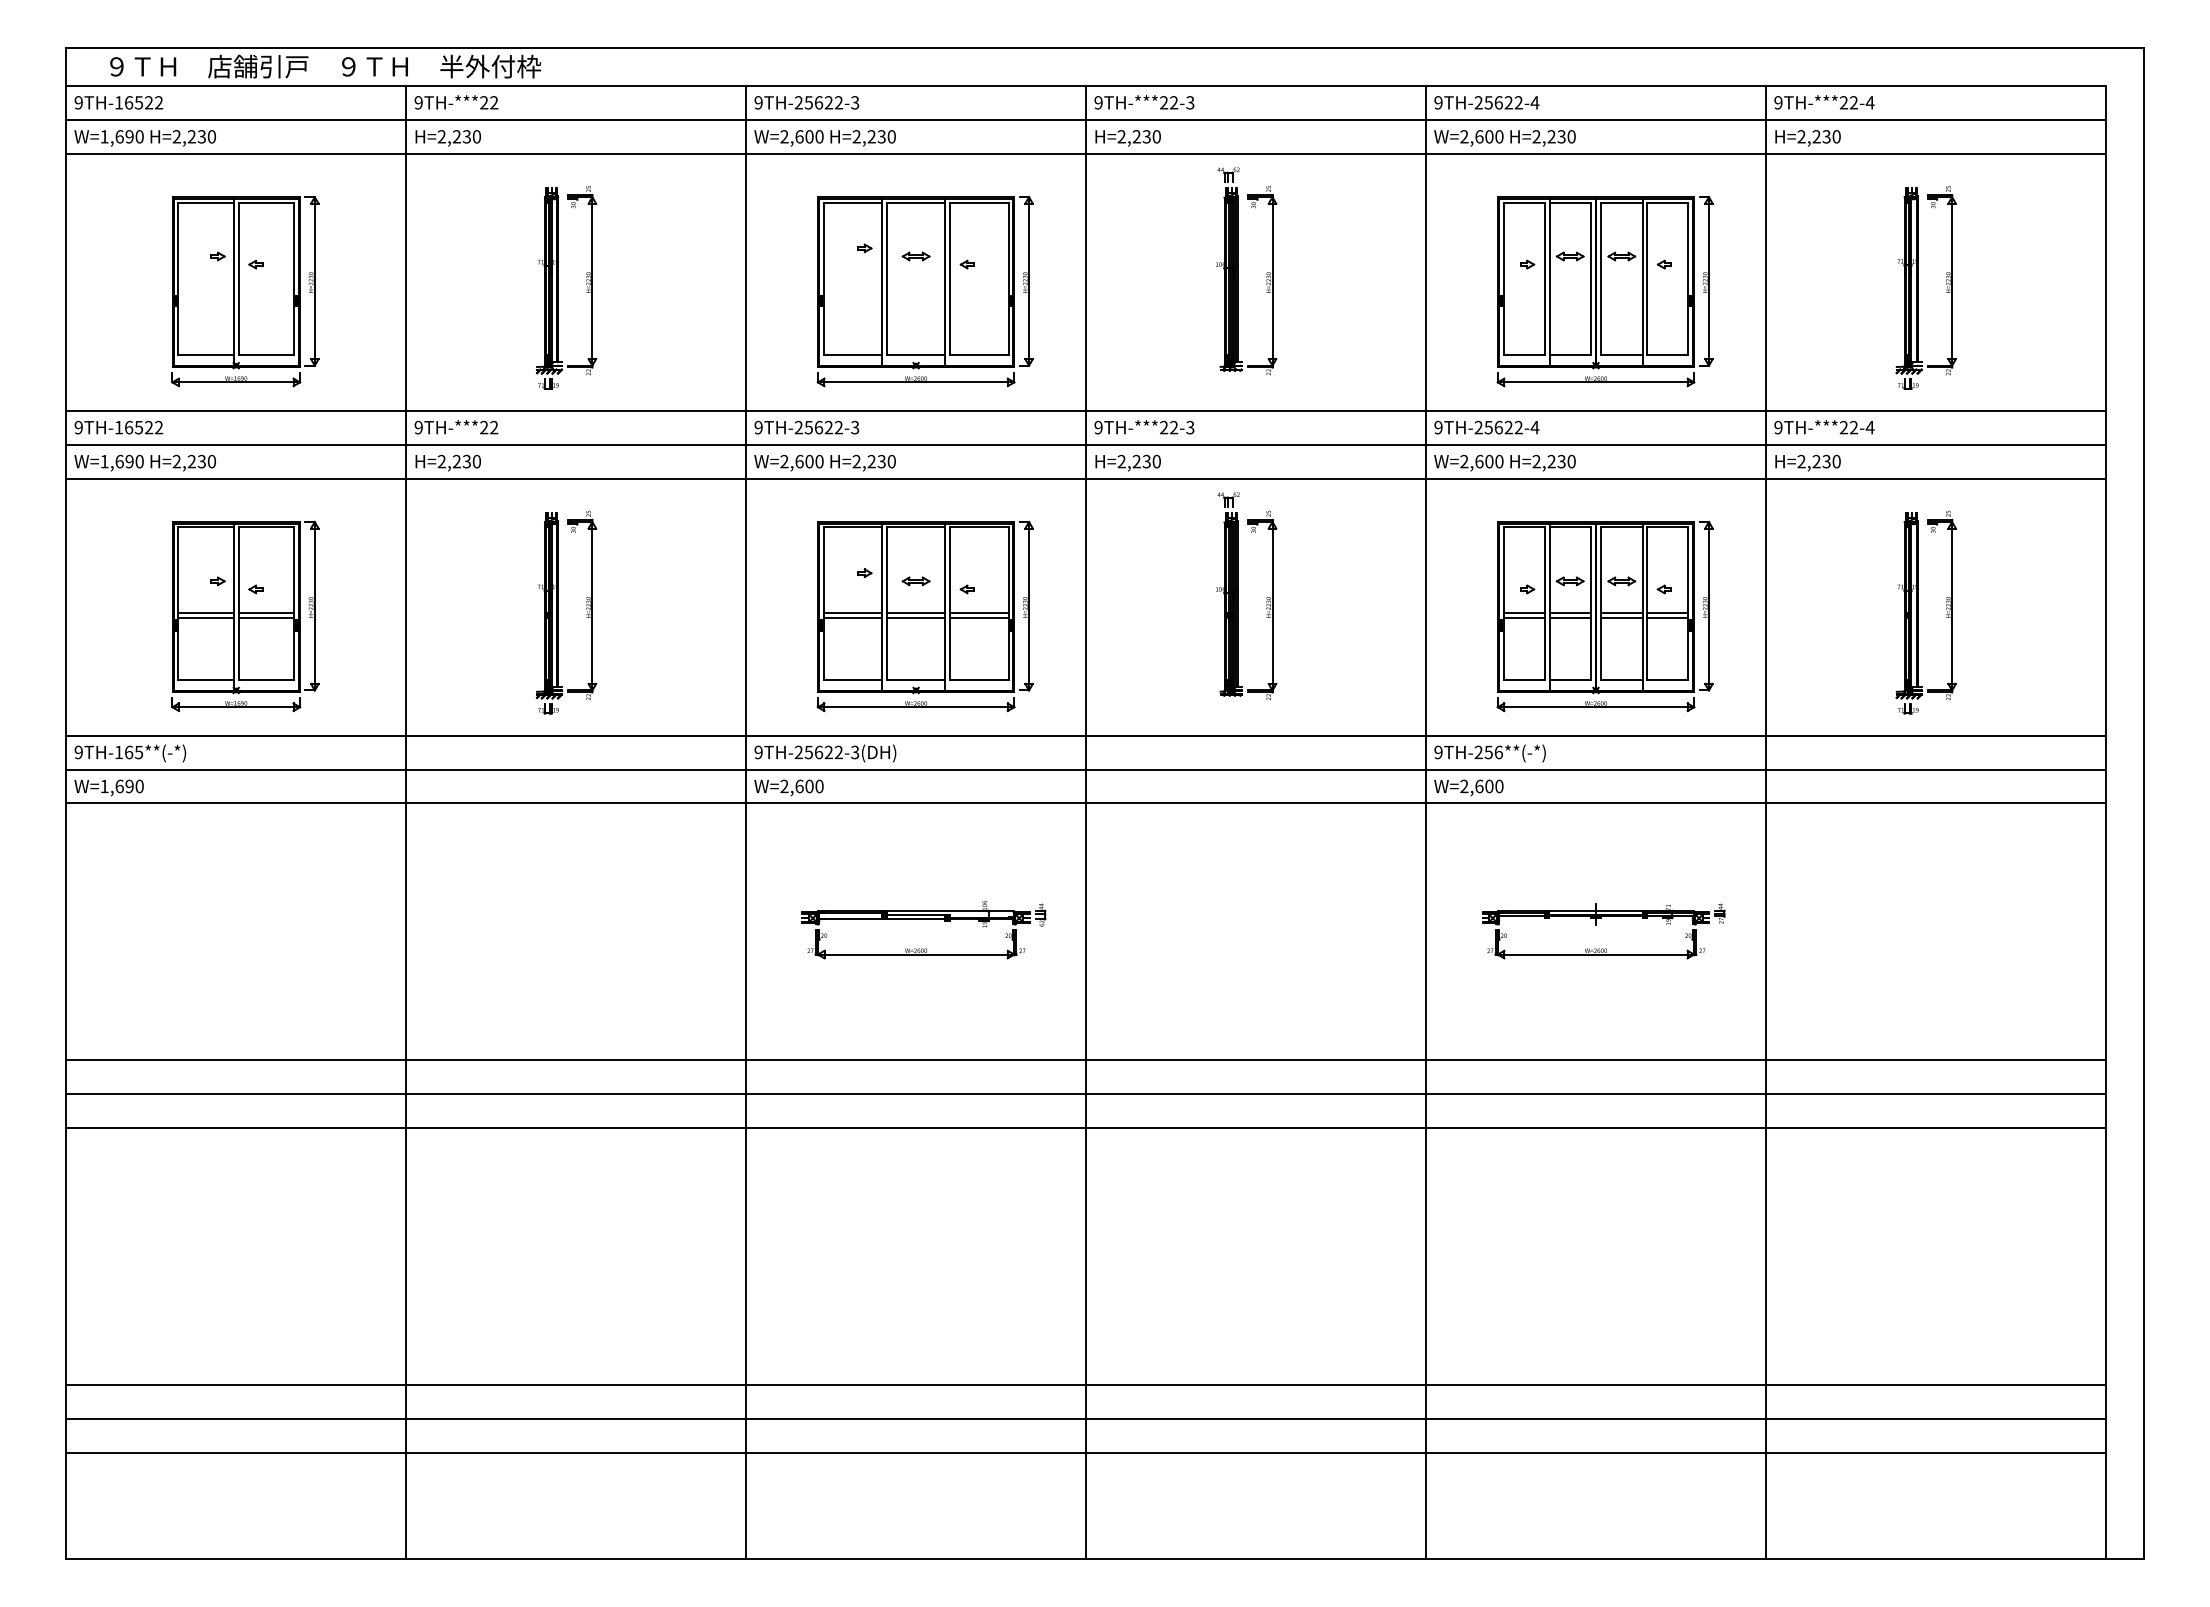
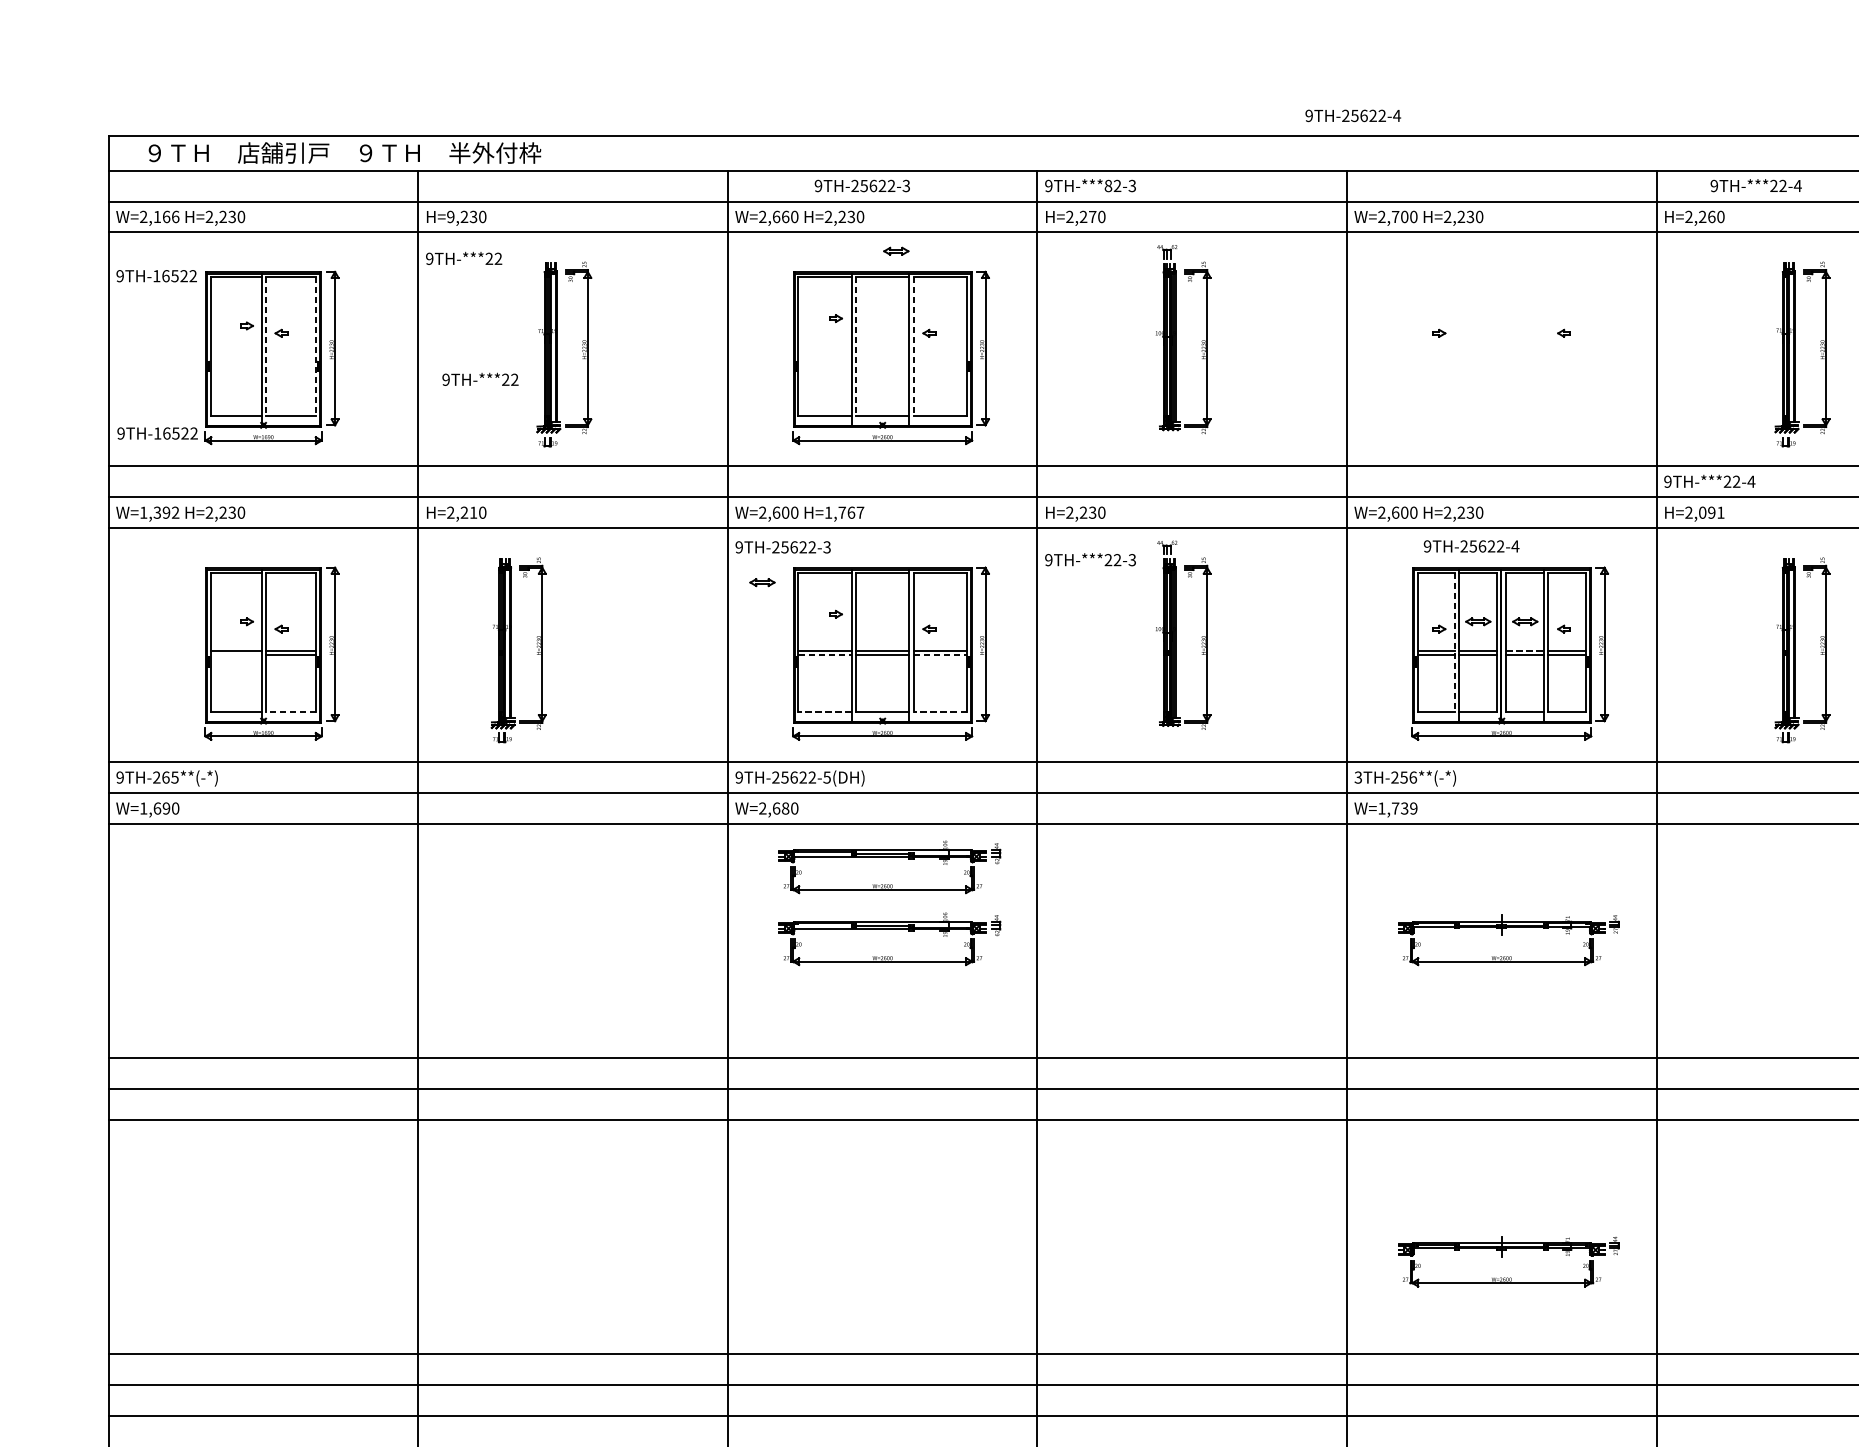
text: (118, 102) -> (156, 275), moved
text: (456, 102) -> (464, 258), moved
text: (806, 102) -> (862, 185), moved
text: (1164, 102) -> (1108, 185), 9TH-***22-3 -> 9TH-***82-3
text: (1486, 102) -> (1352, 115), moved
text: (1824, 102) -> (1756, 185), moved
text: (121, 136) -> (159, 216), W=1,690 -> W=2,166
text: (441, 136) -> (450, 216), H=2,230 -> H=9,230
text: (809, 136) -> (785, 216), W=2,600 -> W=2,660
text: (1146, 136) -> (1092, 216), H=2,230 -> H=2,270
text: (1479, 136) -> (1395, 216), W=2,600 -> W=2,700
text: (1826, 136) -> (1711, 216), H=2,230 -> H=2,260
part: (915, 256) -> (895, 251), moved
line: (238, 279) -> (265, 346), solid -> dashed
line: (294, 279) -> (316, 346), solid -> dashed
line: (886, 279) -> (855, 346), solid -> dashed
line: (949, 279) -> (913, 346), solid -> dashed
part: (1604, 291) -> (1509, 357), removed
text: (118, 427) -> (157, 433), moved
text: (456, 427) -> (480, 379), moved
text: (806, 427) -> (782, 547), moved
text: (1144, 427) -> (1090, 559), moved
text: (1486, 427) -> (1471, 546), moved
text: (129, 461) -> (166, 512), W=1,690 -> W=1,392
text: (466, 461) -> (473, 512), H=2,230 -> H=2,210
text: (873, 461) -> (843, 512), H=2,230 -> H=1,767
text: (1826, 461) -> (1711, 512), H=2,230 -> H=2,091
part: (915, 581) -> (761, 582), moved
line: (1544, 604) -> (1454, 642), solid -> dashed
part: (558, 612) -> (511, 650), moved
line: (1621, 613) -> (1524, 651), solid -> dashed
line: (206, 617) -> (236, 654), removed
line: (853, 617) -> (825, 654), solid -> dashed
line: (979, 617) -> (940, 654), solid -> dashed
line: (266, 680) -> (291, 712), solid -> dashed
line: (852, 680) -> (824, 712), solid -> dashed
line: (978, 680) -> (939, 712), solid -> dashed
text: (118, 751) -> (156, 776), 9TH-165**(-*) -> 9TH-265**(-*)
text: (855, 751) -> (827, 776), 9TH-25622-3(DH) -> 9TH-25622-5(DH)
text: (1438, 752) -> (1358, 777), 9TH-256**(-*) -> 3TH-256**(-*)
text: (809, 786) -> (785, 808), W=2,600 -> W=2,680
text: (1481, 786) -> (1397, 808), W=2,600 -> W=1,739
part: (923, 840) -> (889, 857), added
part: (1596, 1278) -> (1502, 1256), added

